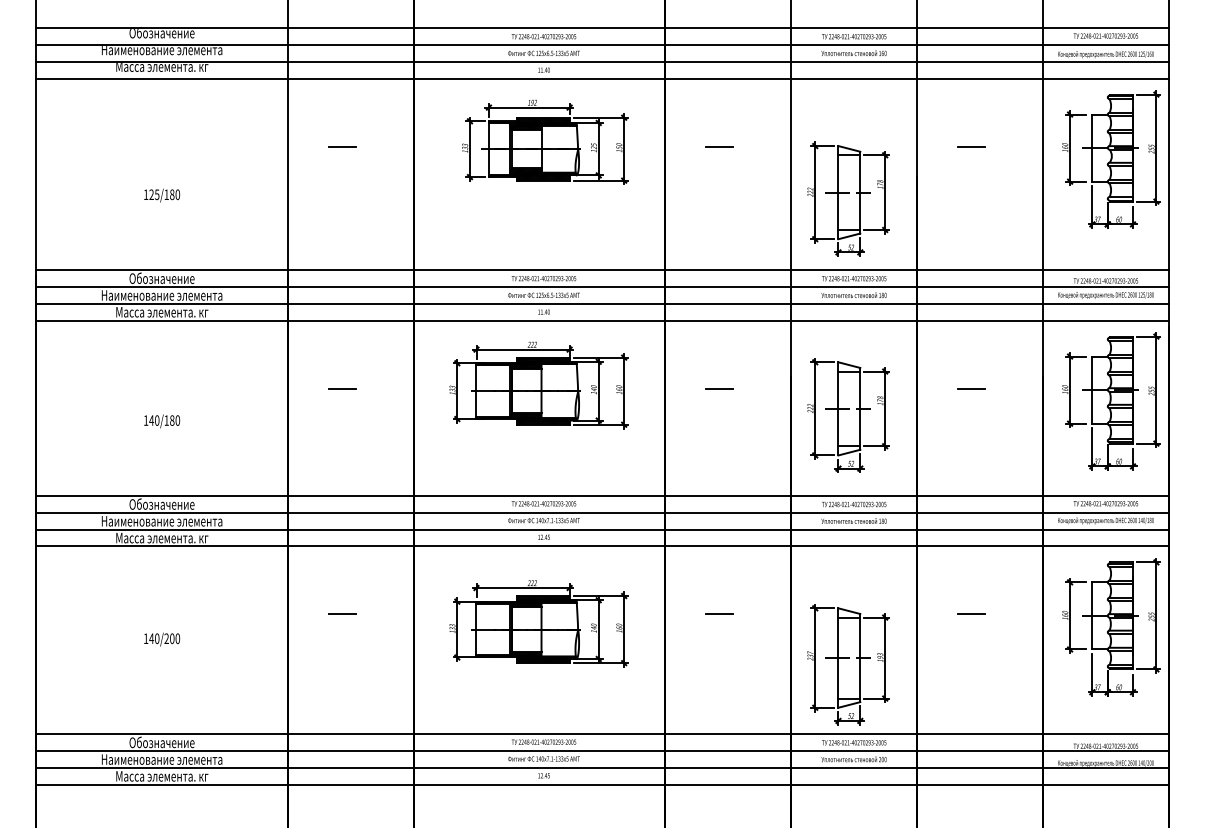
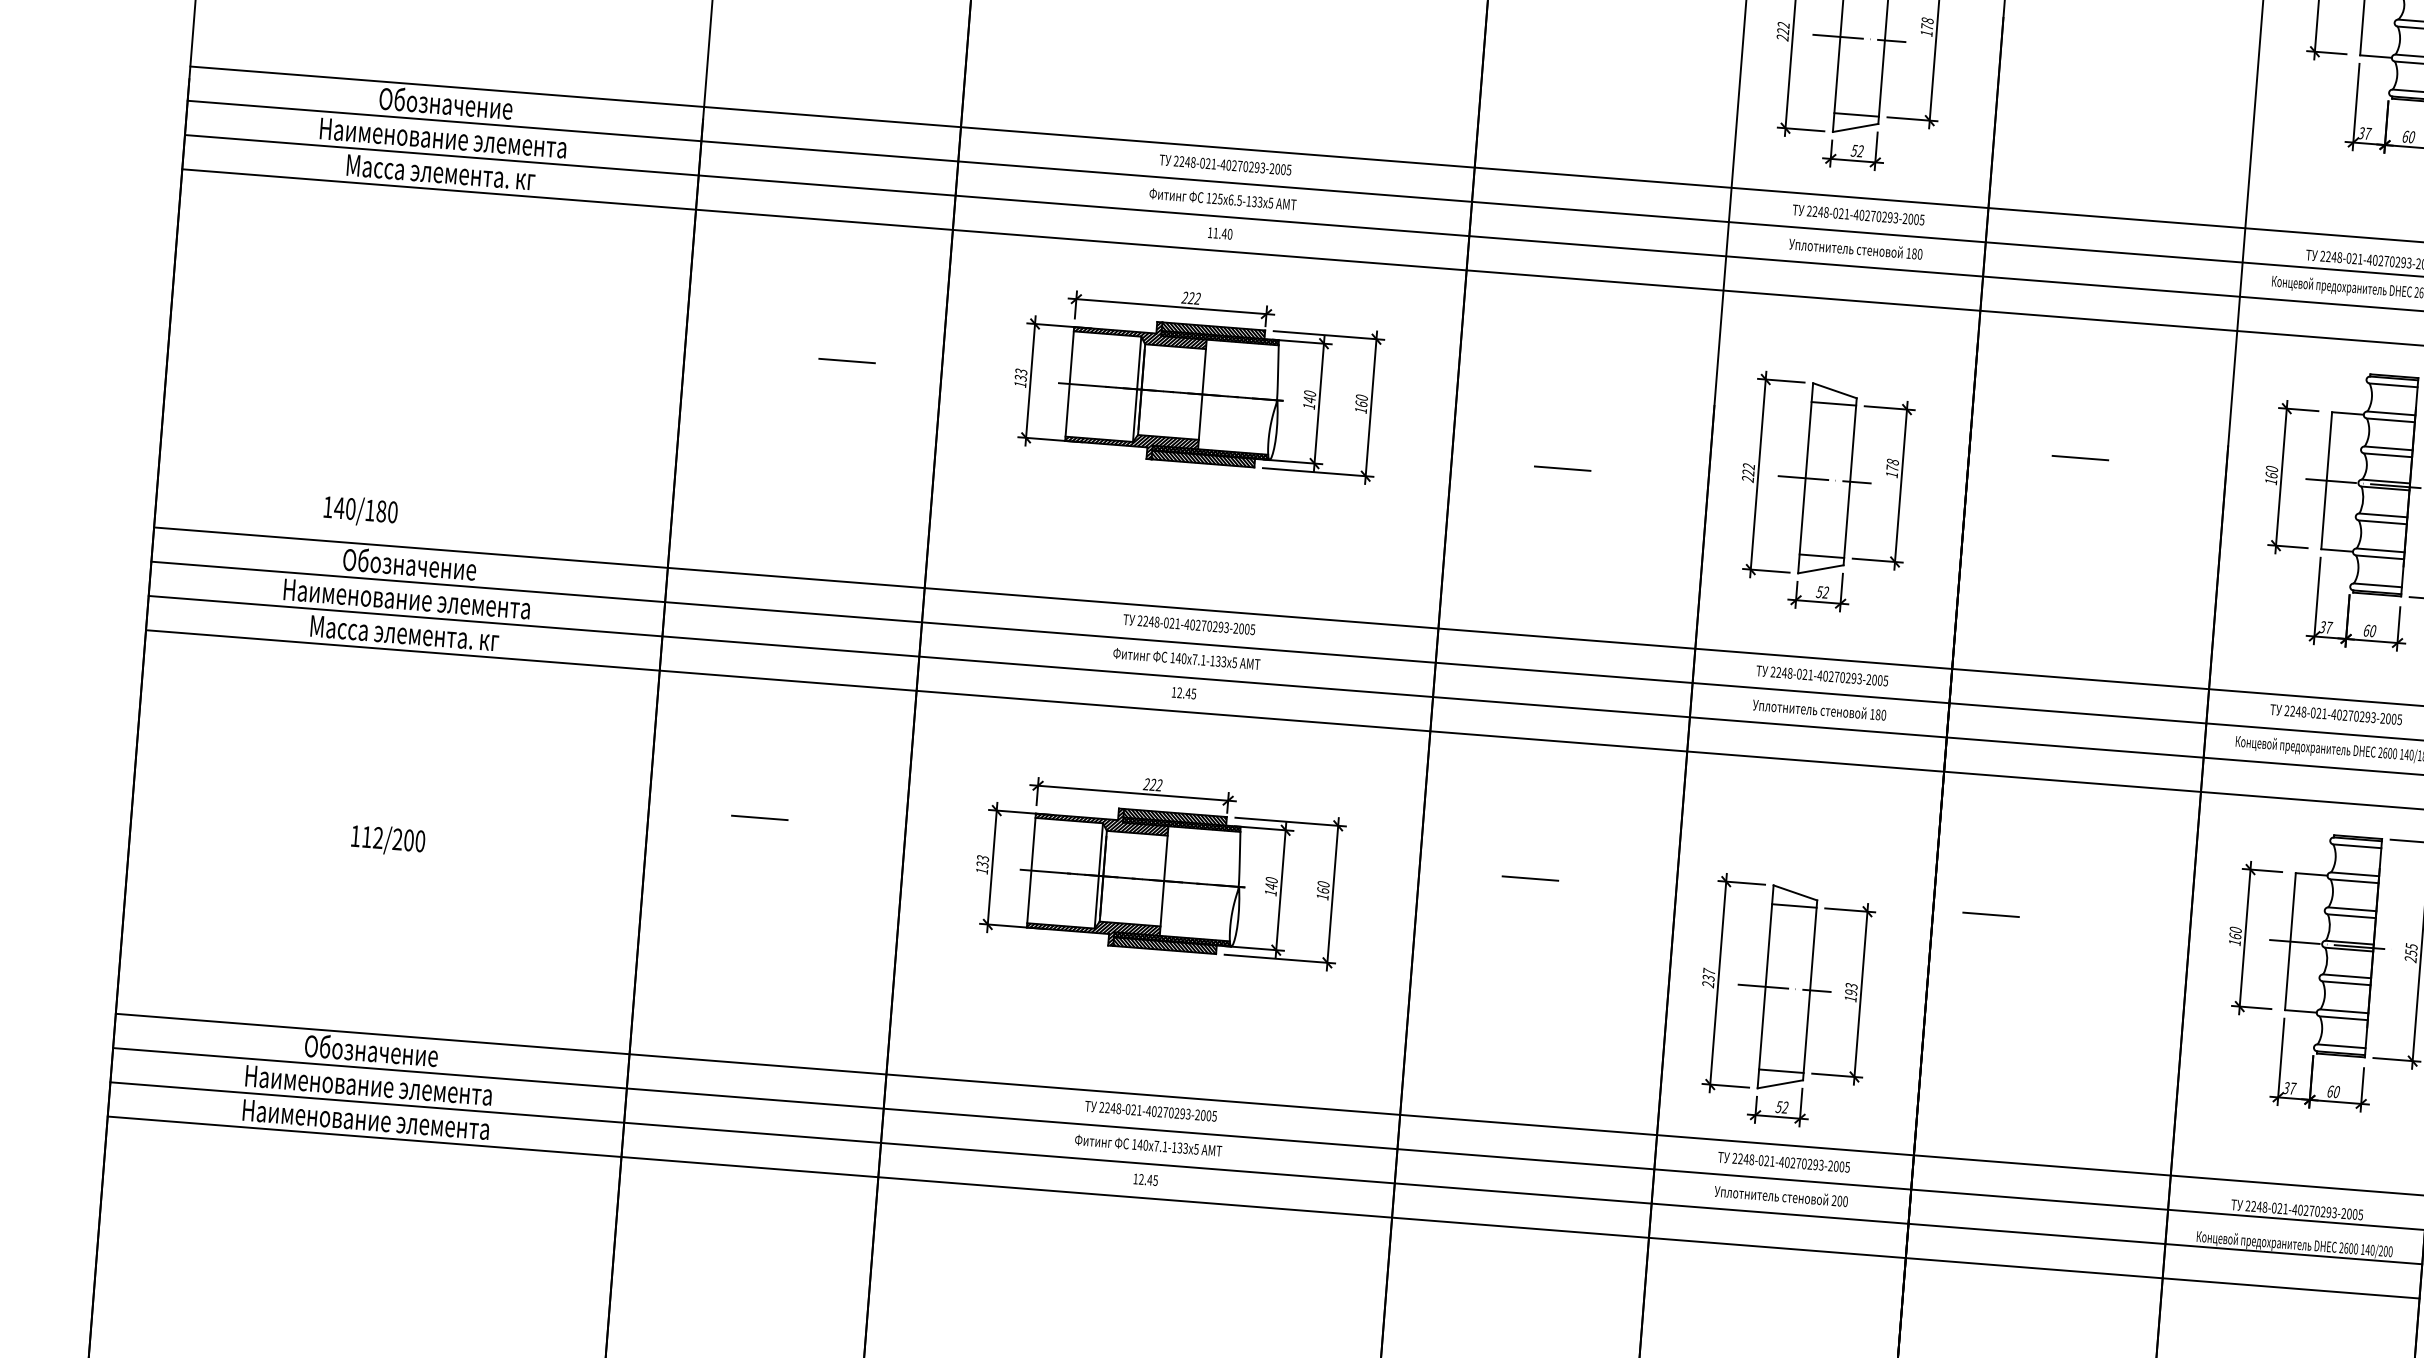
line: (342, 388) -> (847, 361), moved
line: (719, 388) -> (1562, 468), moved
text: (162, 421) -> (361, 511), moved
line: (971, 613) -> (1991, 913), moved
text: (154, 638) -> (372, 837), 140/200 -> 112/200
text: (161, 776) -> (364, 1119), Масса элемента. кг -> Наименование элемента

